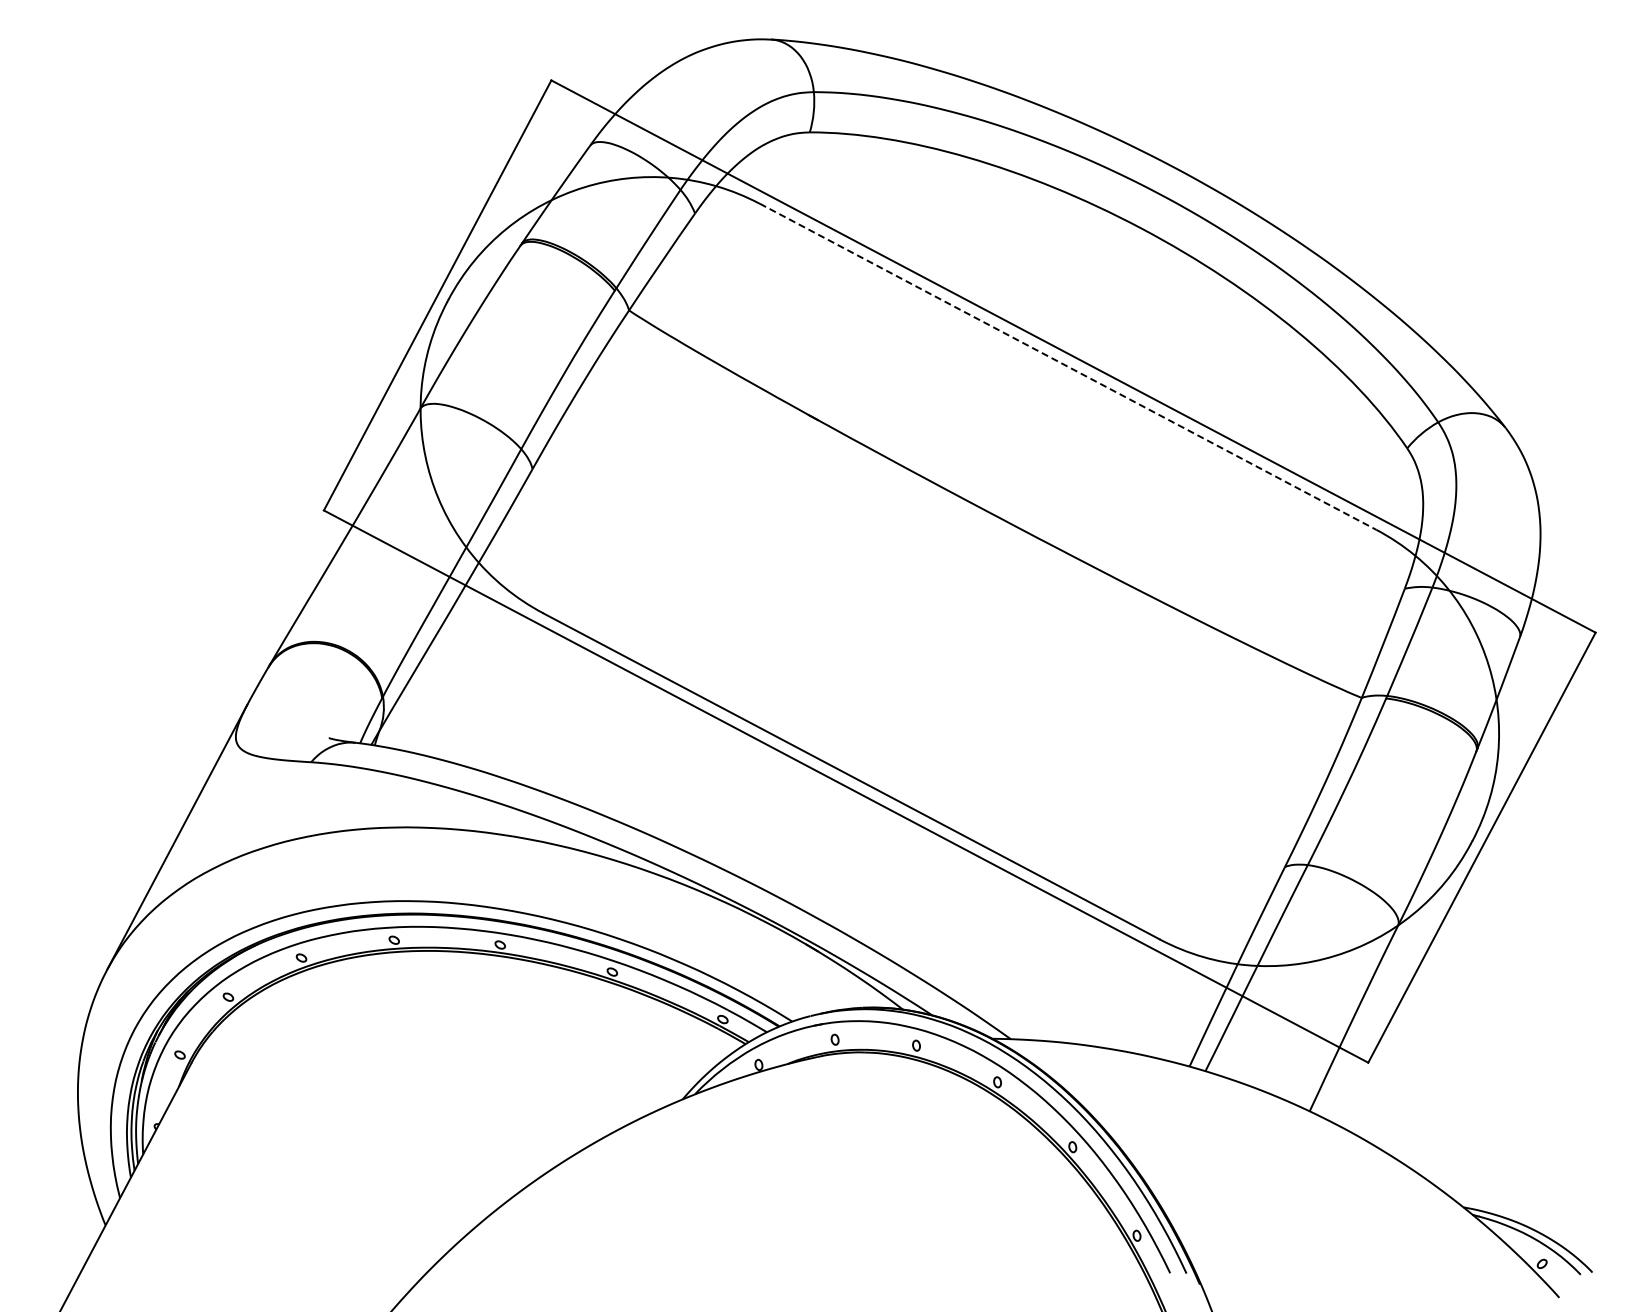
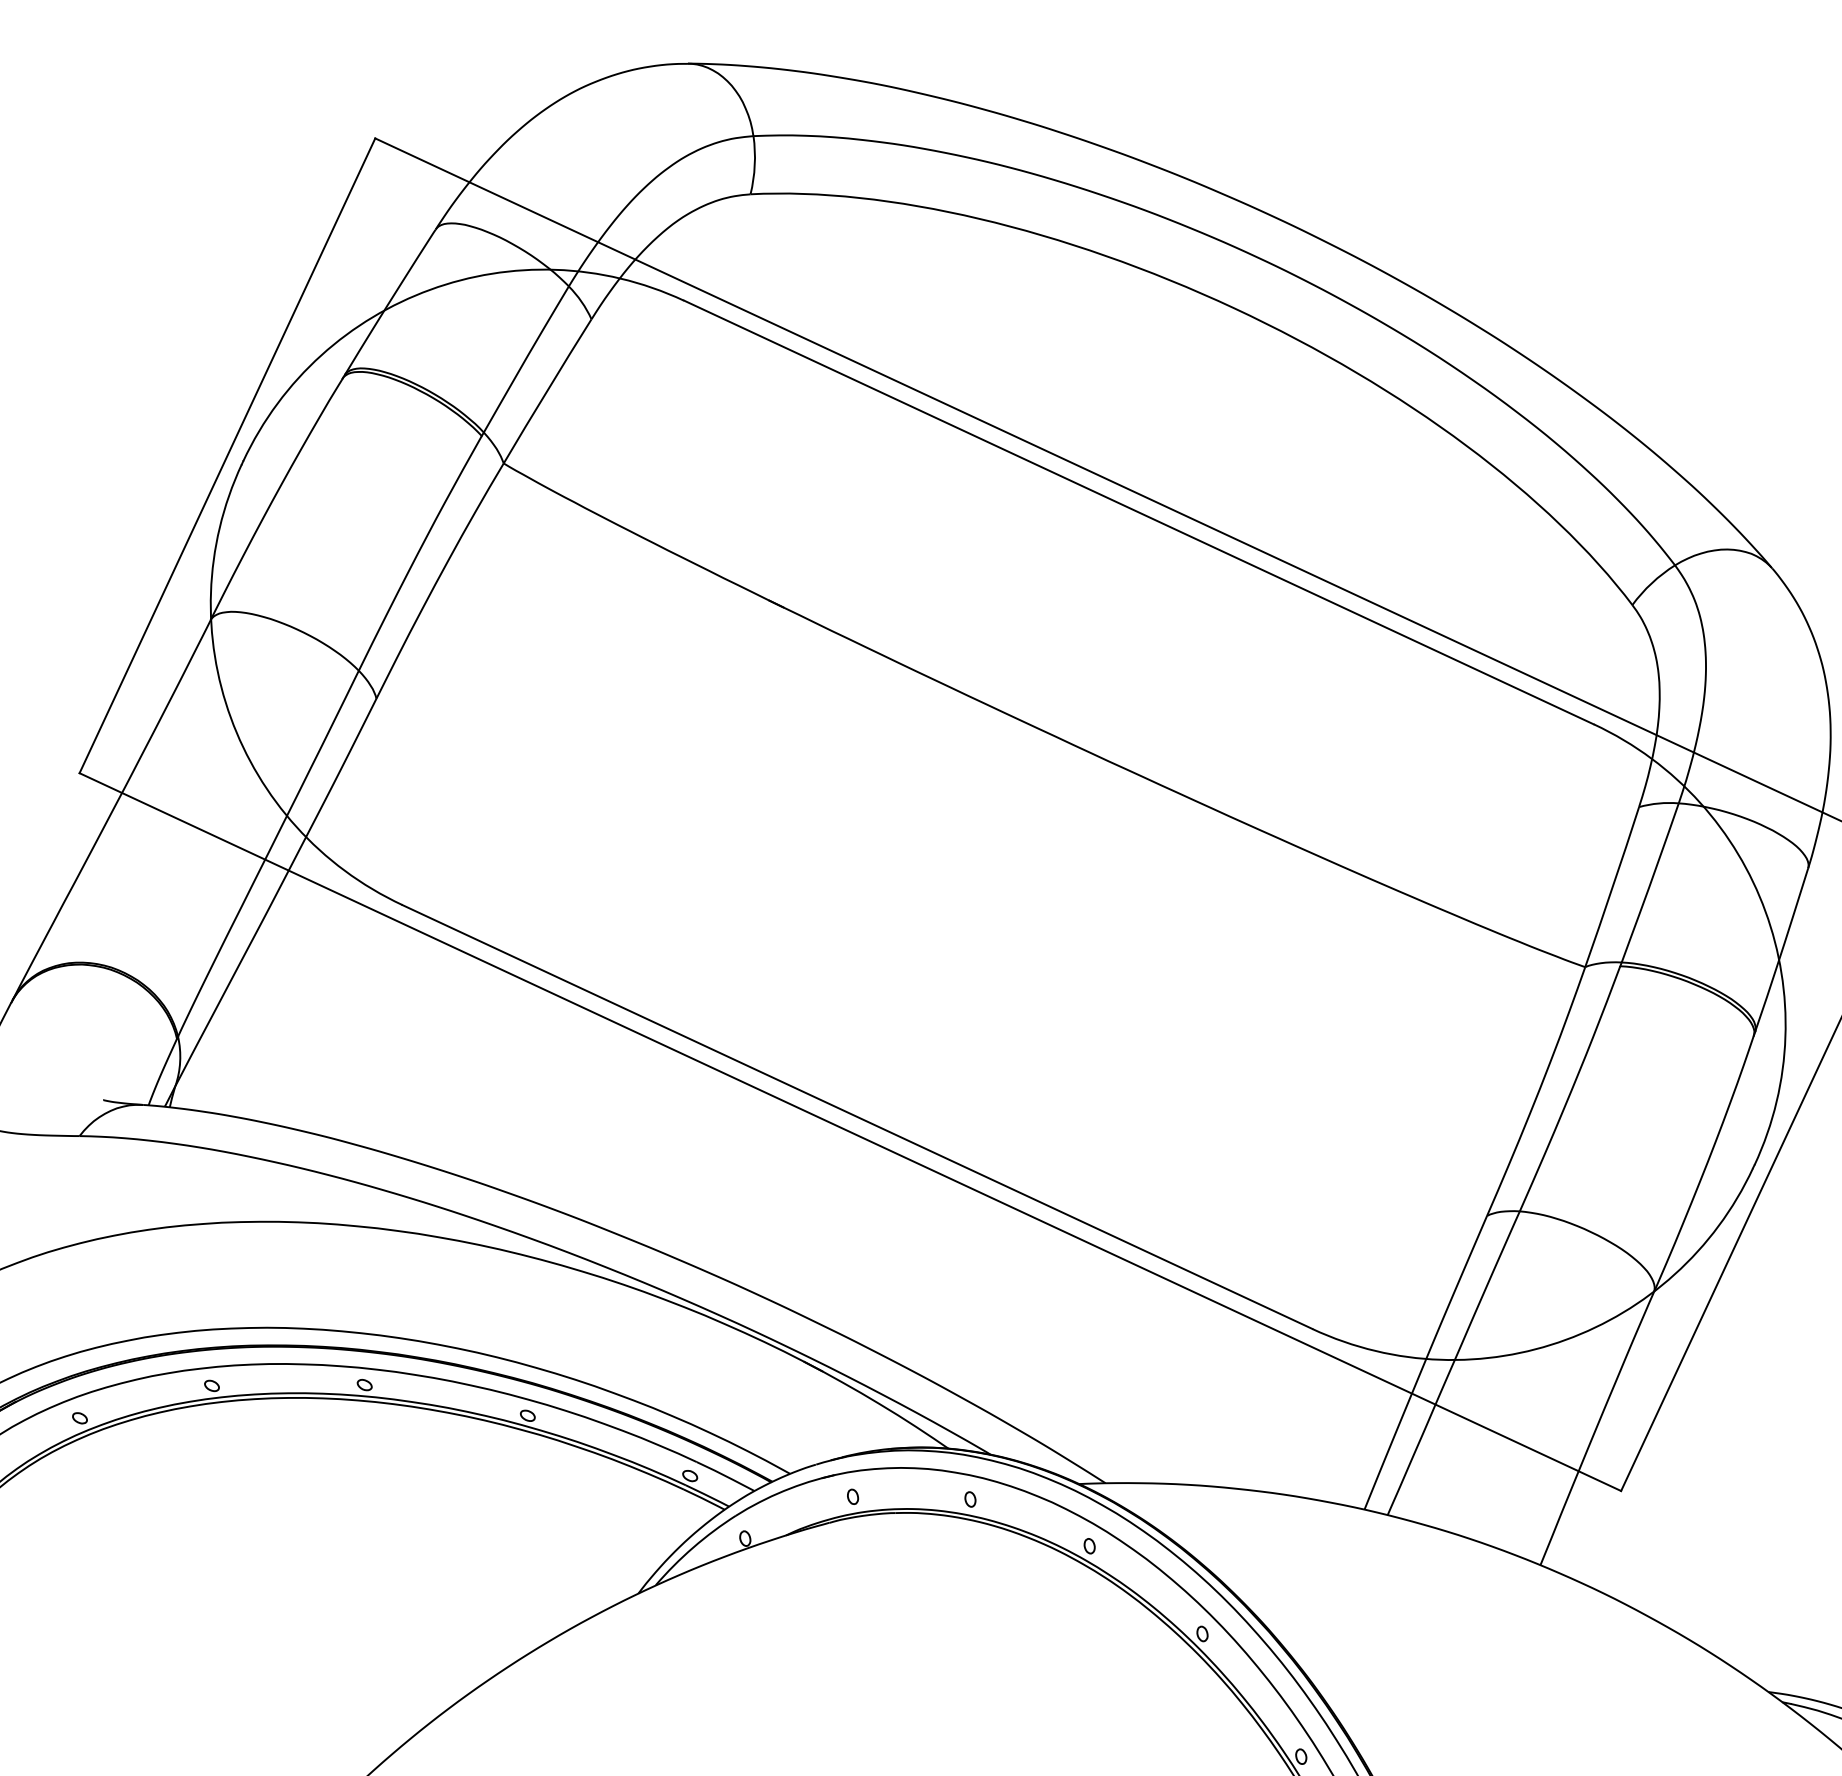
line: (1068, 366) -> (1139, 512), dashed -> solid

